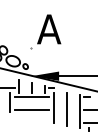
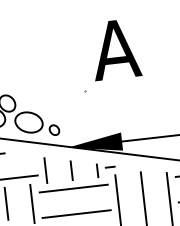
part: (45, 31) -> (108, 54), moved

